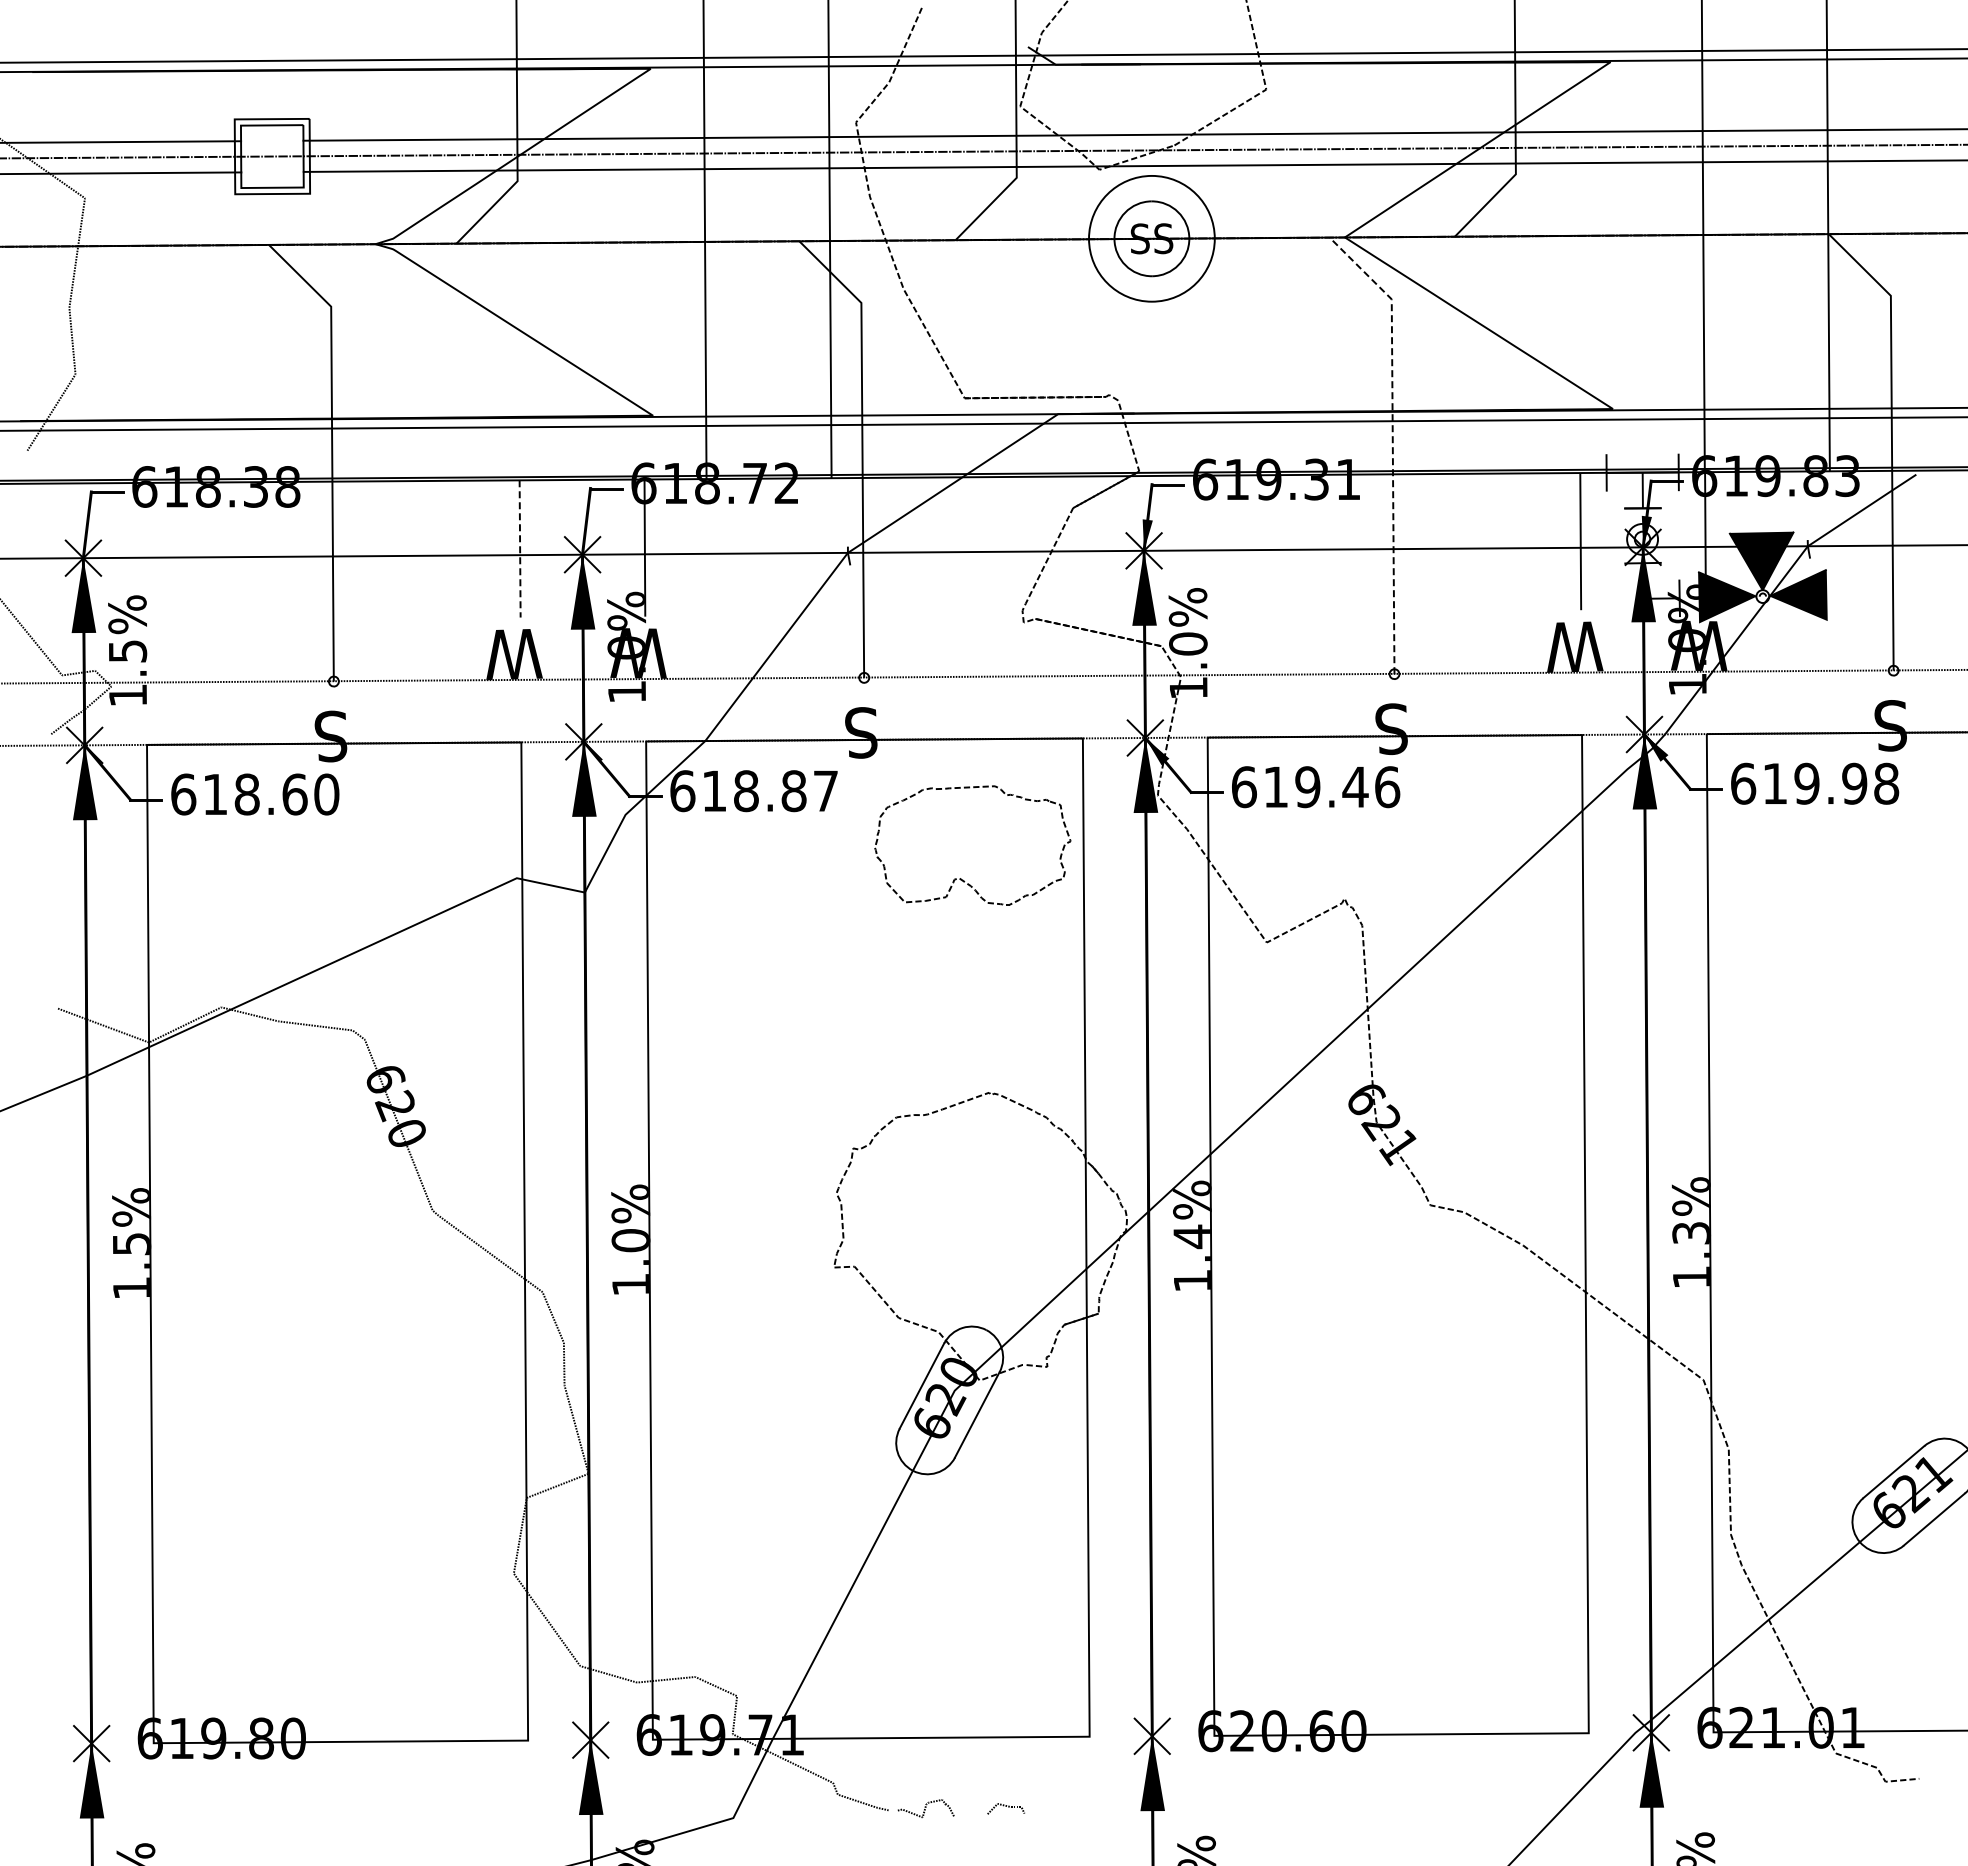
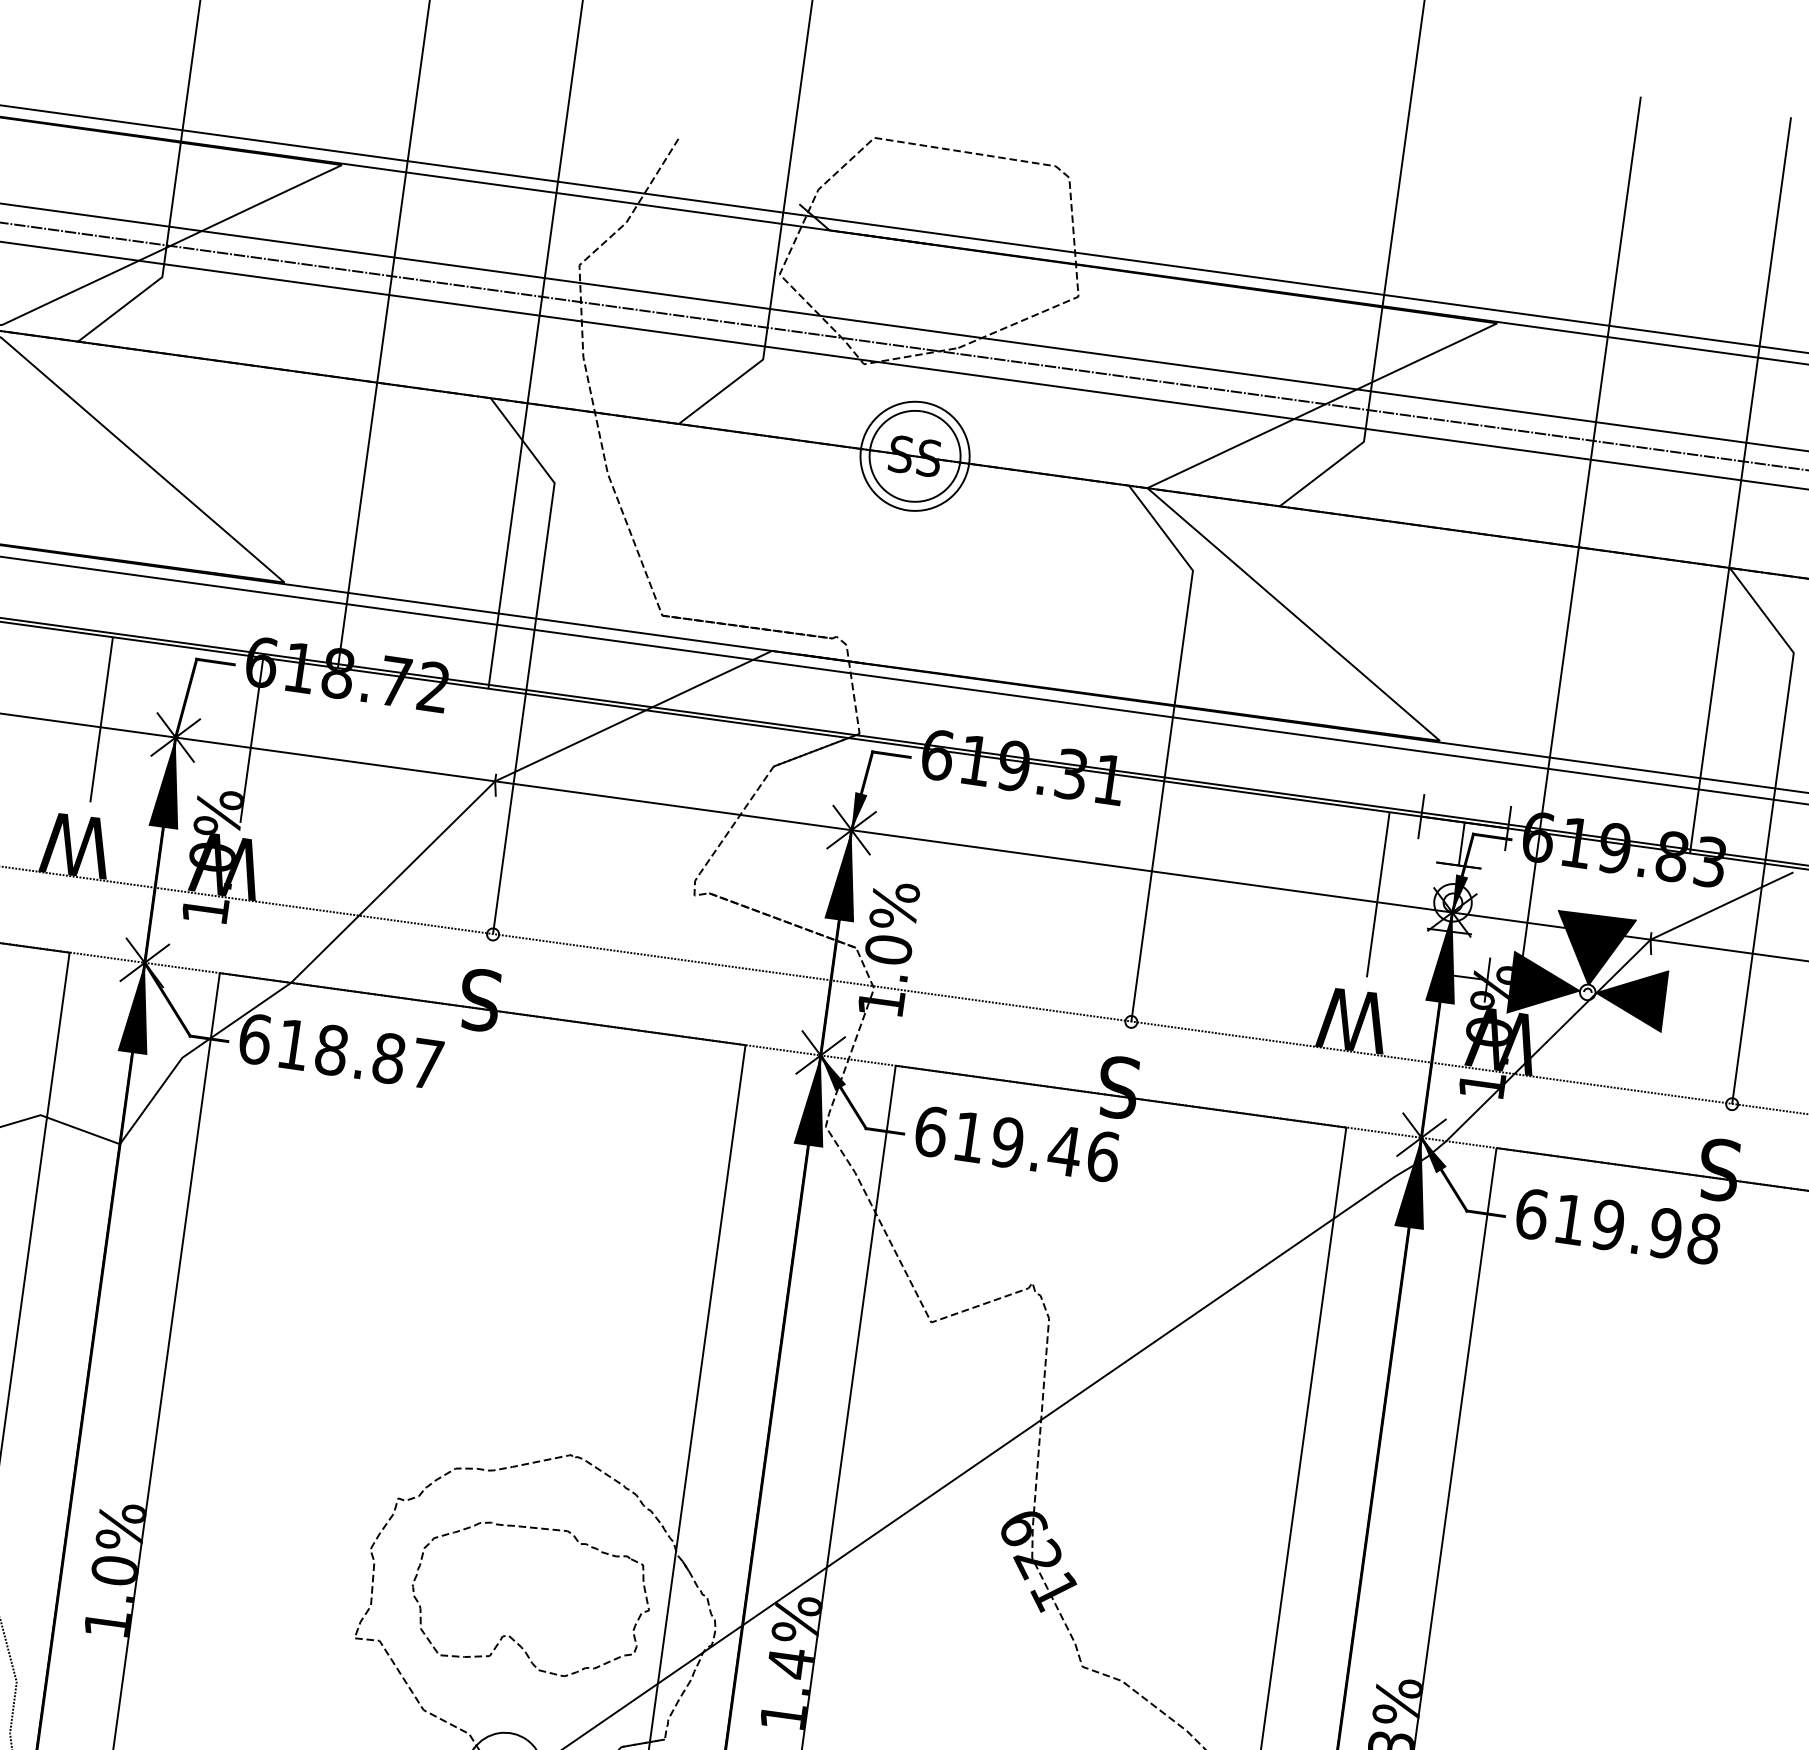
circle: (1151, 238) -> (914, 455), size x0.71
line: (1392, 442) -> (1169, 742), dashed -> solid
line: (520, 548) -> (102, 719), dashed -> solid
part: (961, 878) -> (511, 1636), moved

